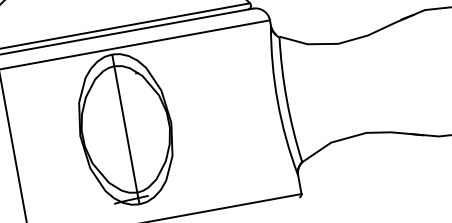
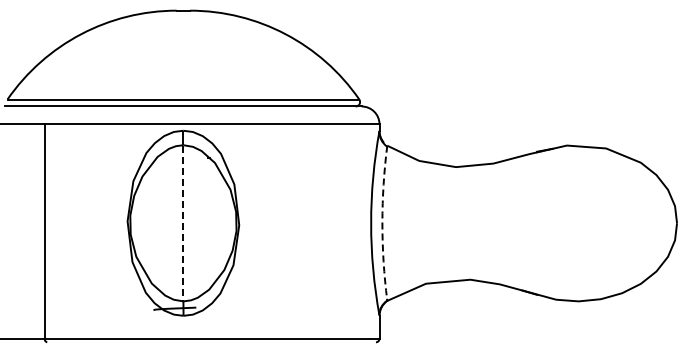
arc: (287, 100) -> (382, 223), solid -> dashed
line: (125, 129) -> (183, 223), solid -> dashed

